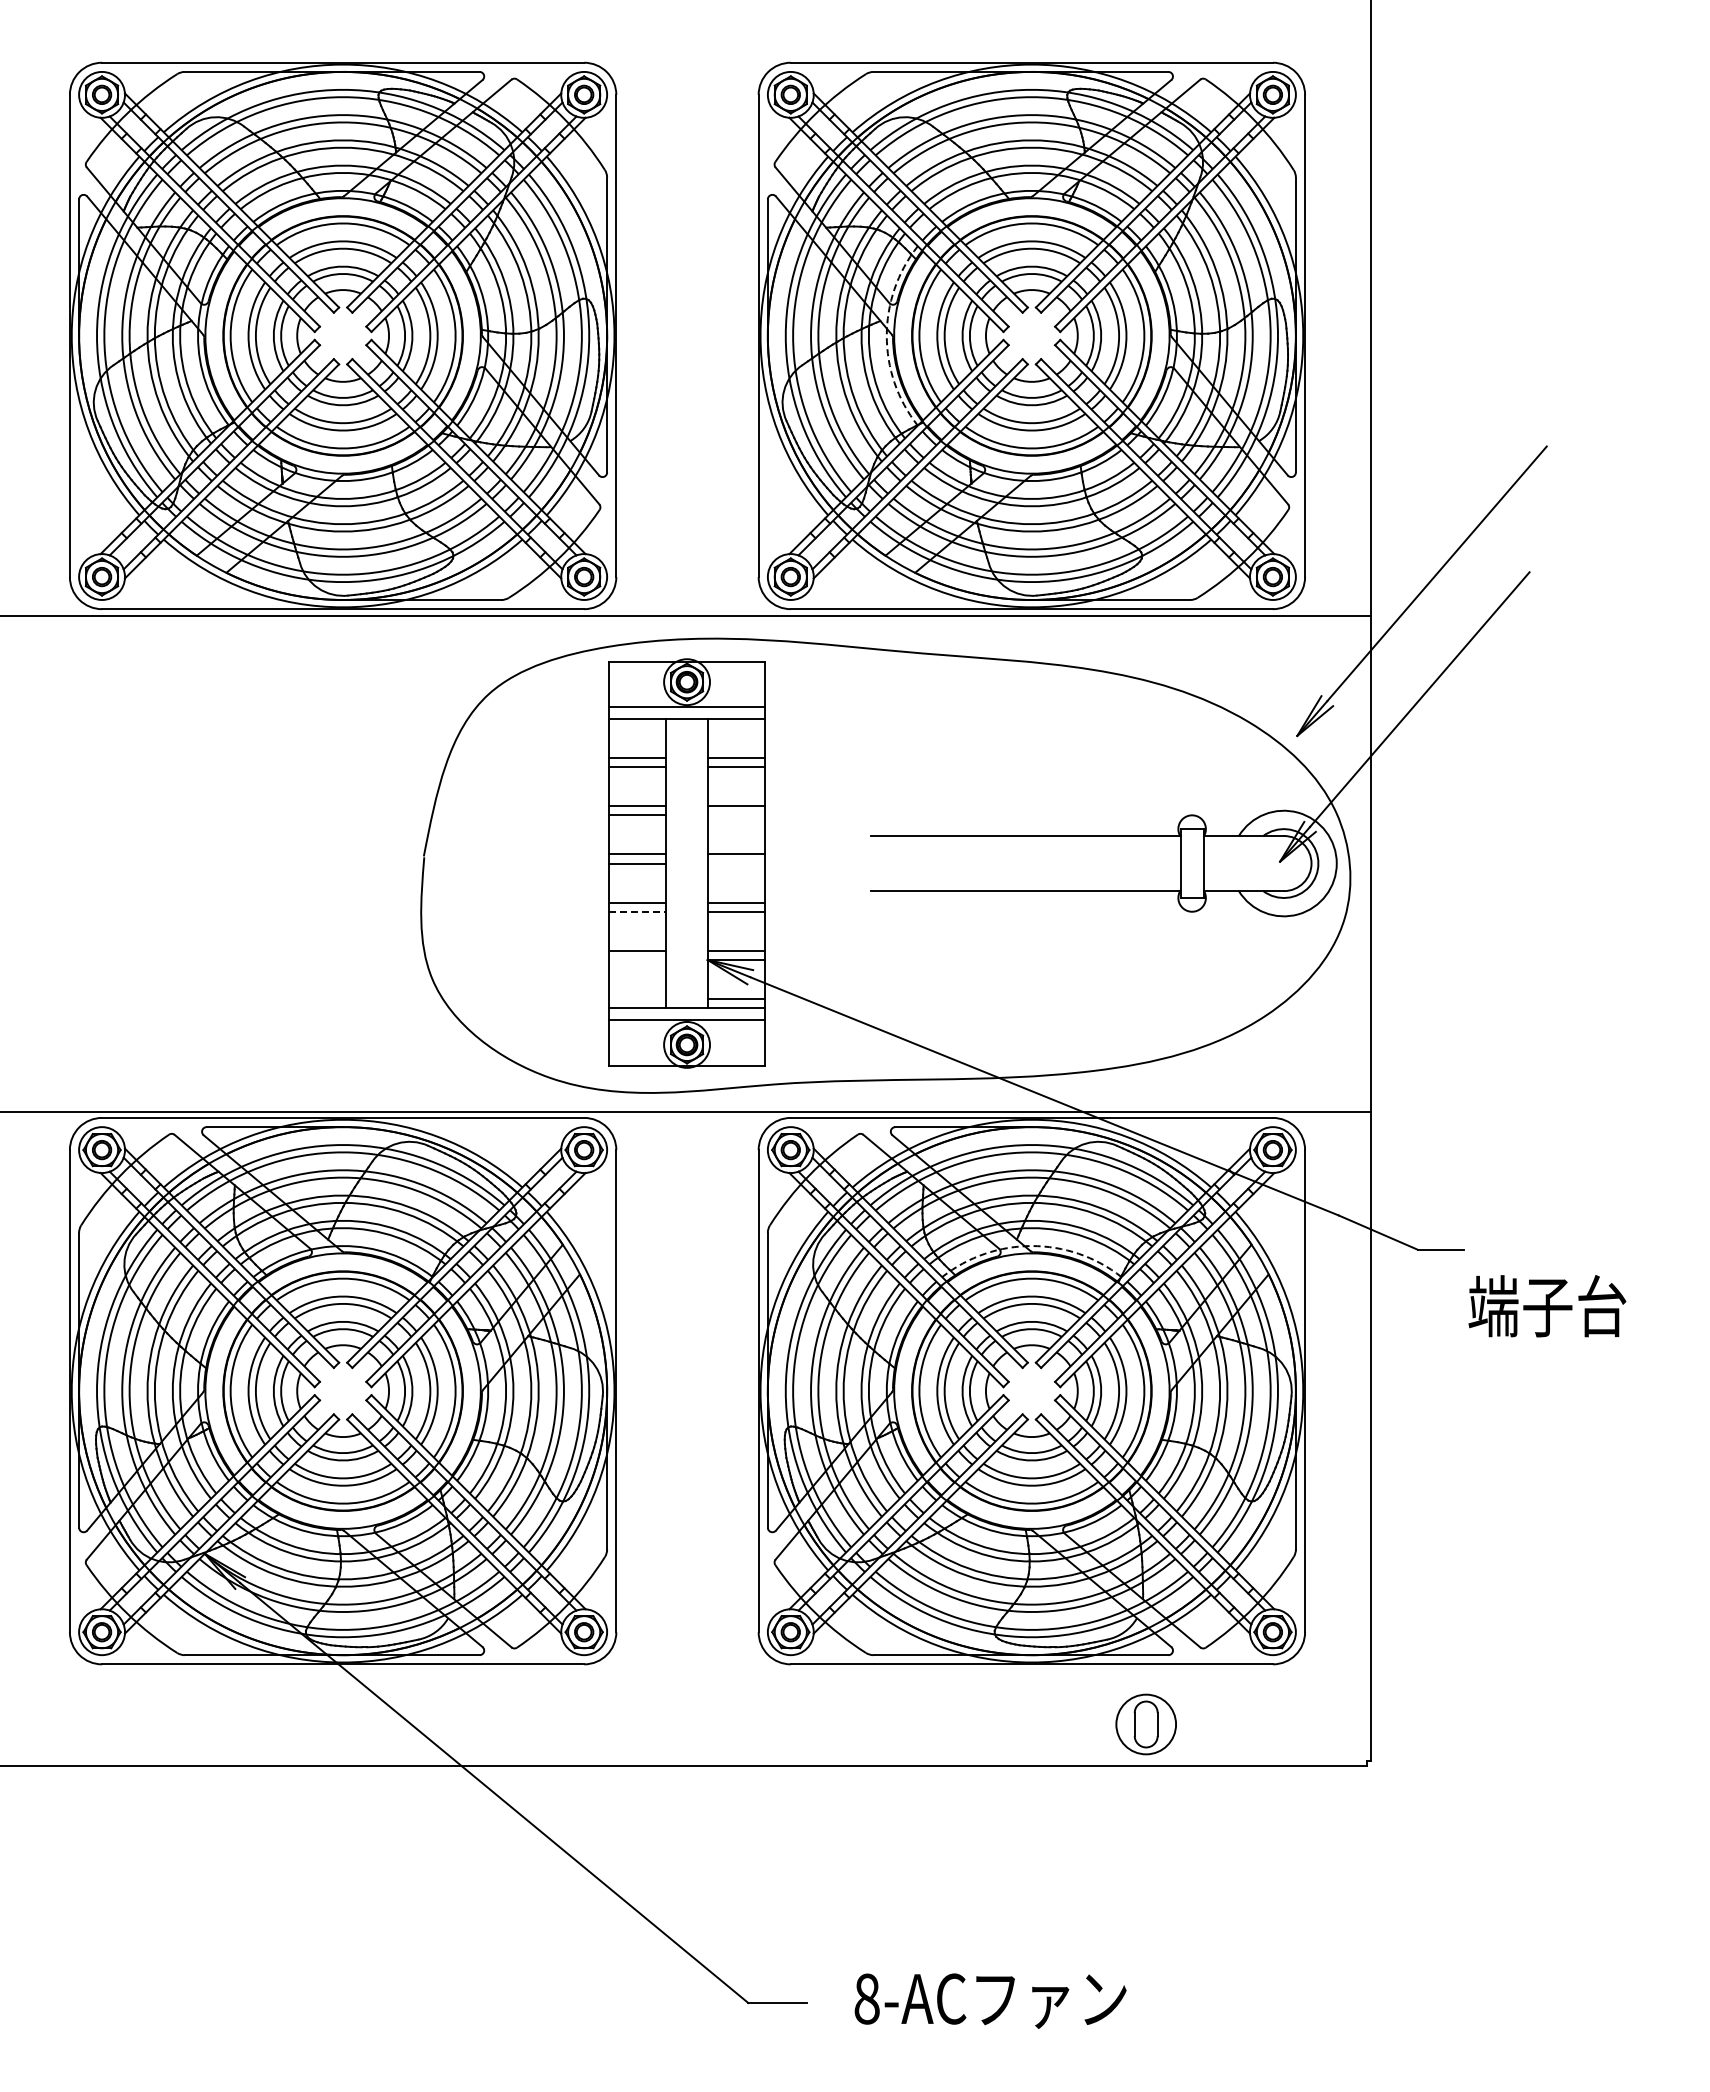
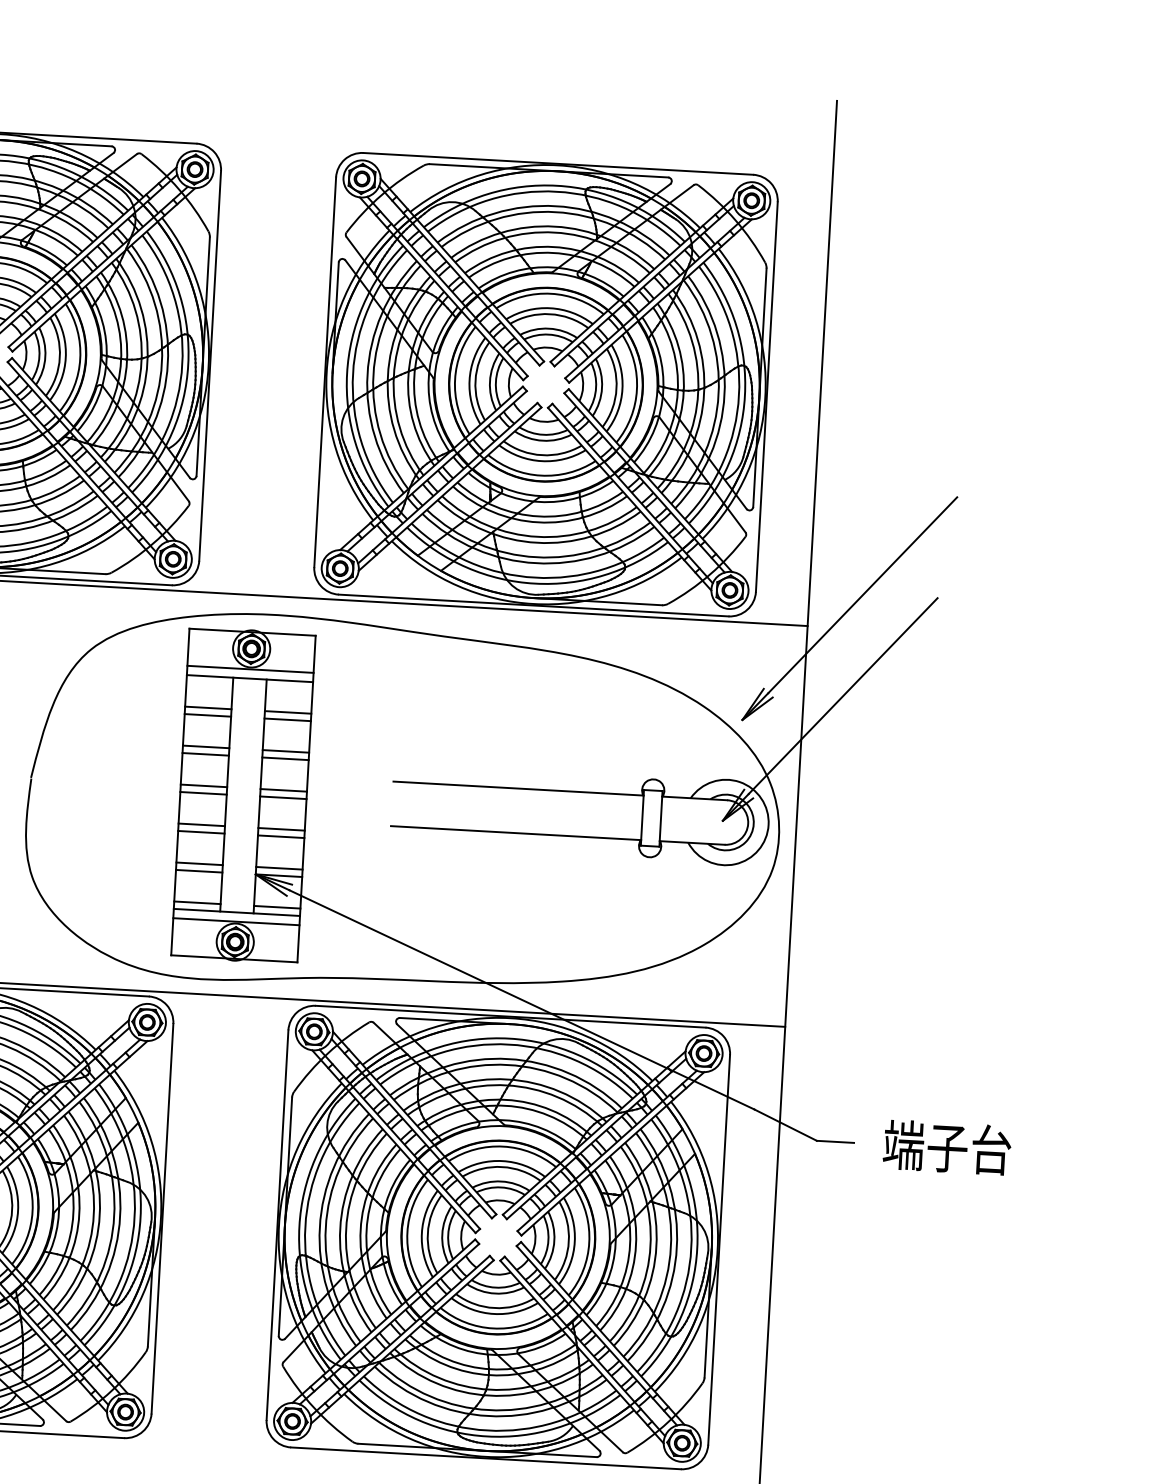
arc: (886, 335) -> (428, 377), dashed -> solid
line: (736, 815) -> (285, 758), added
line: (736, 863) -> (283, 797), added
line: (637, 911) -> (201, 832), dashed -> solid
line: (637, 959) -> (199, 870), added
line: (637, 999) -> (197, 903), added
arc: (1031, 1246) -> (504, 1120), dashed -> solid
text: (1547, 1306) -> (947, 1147), moved

